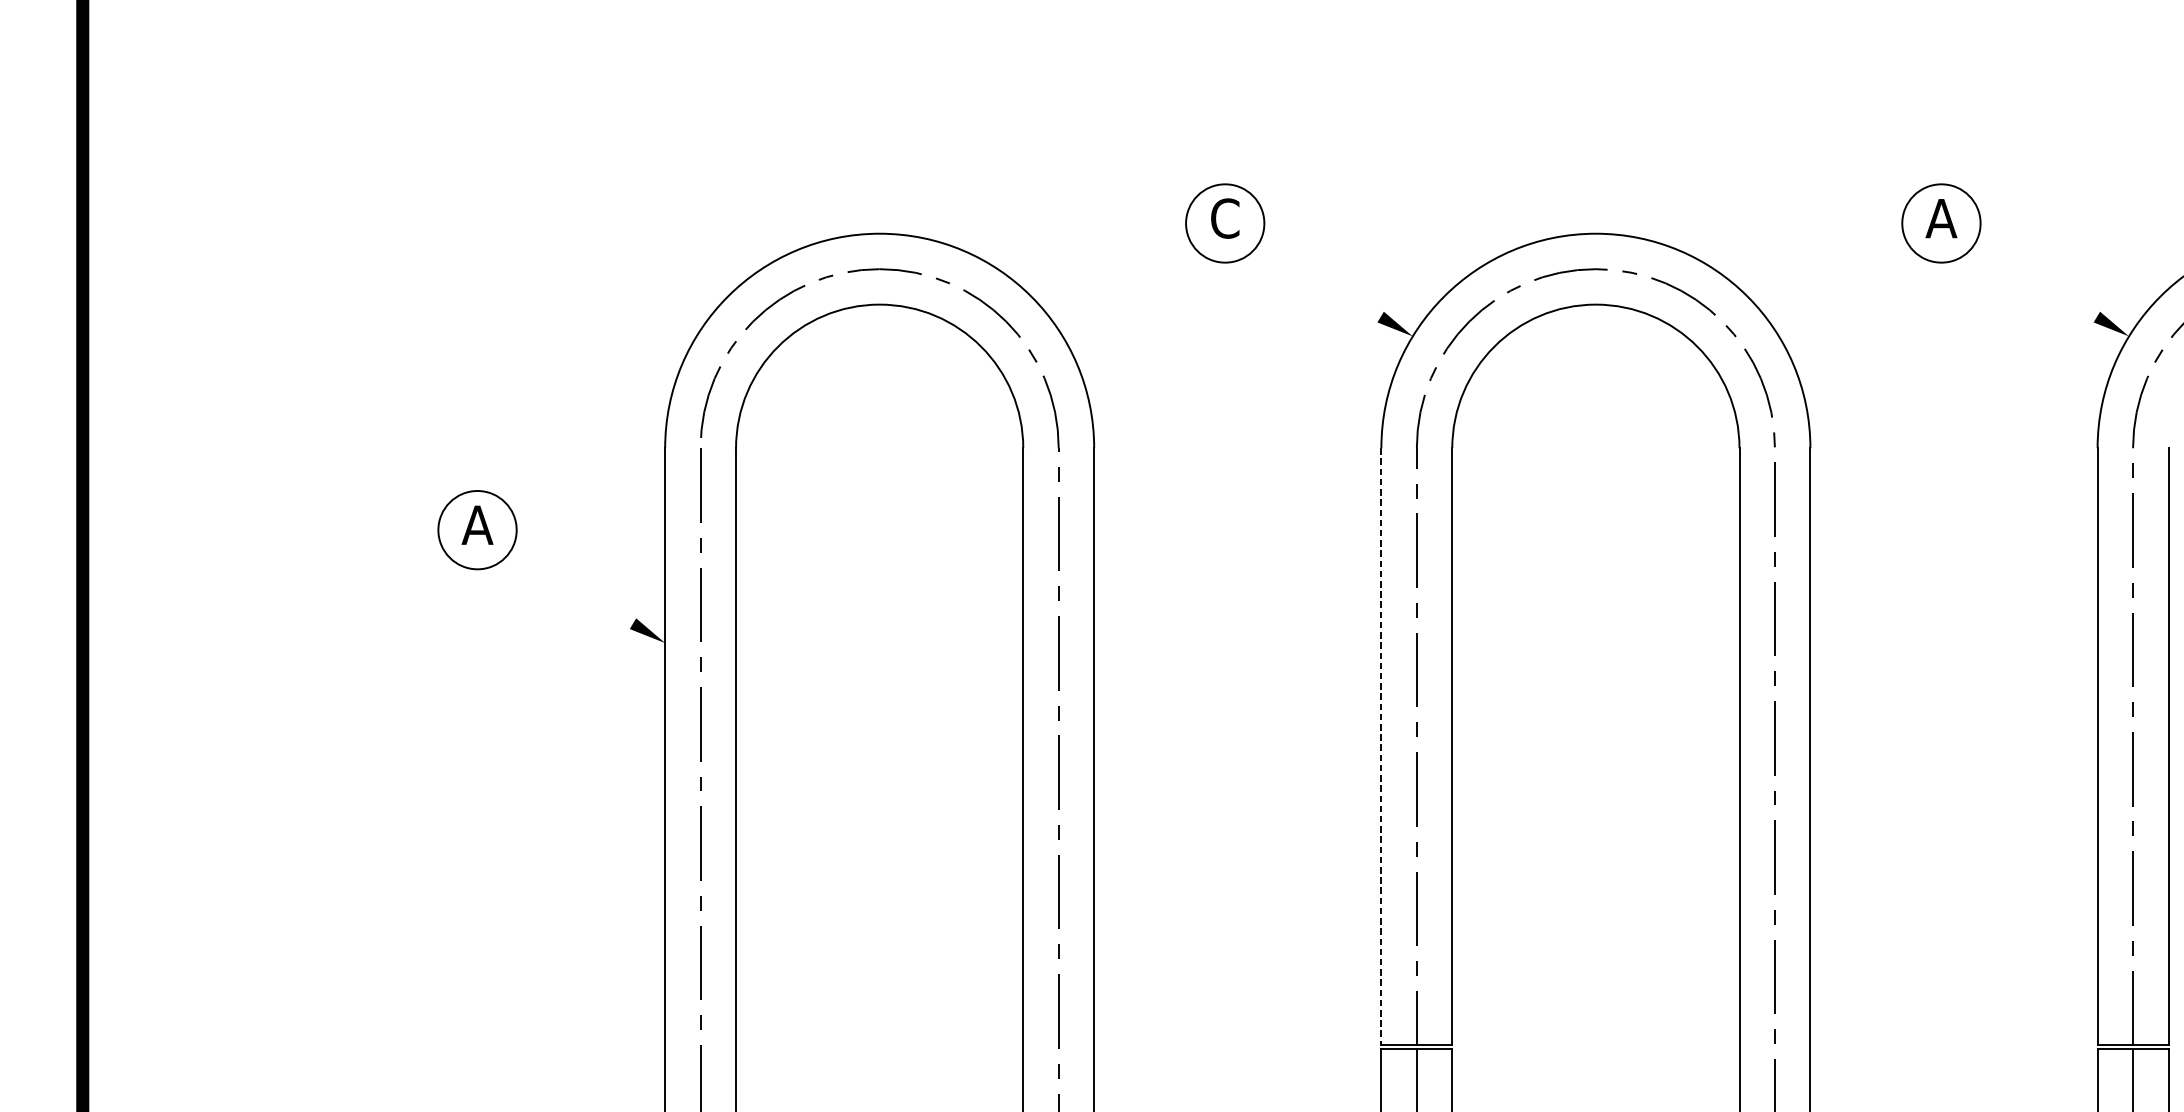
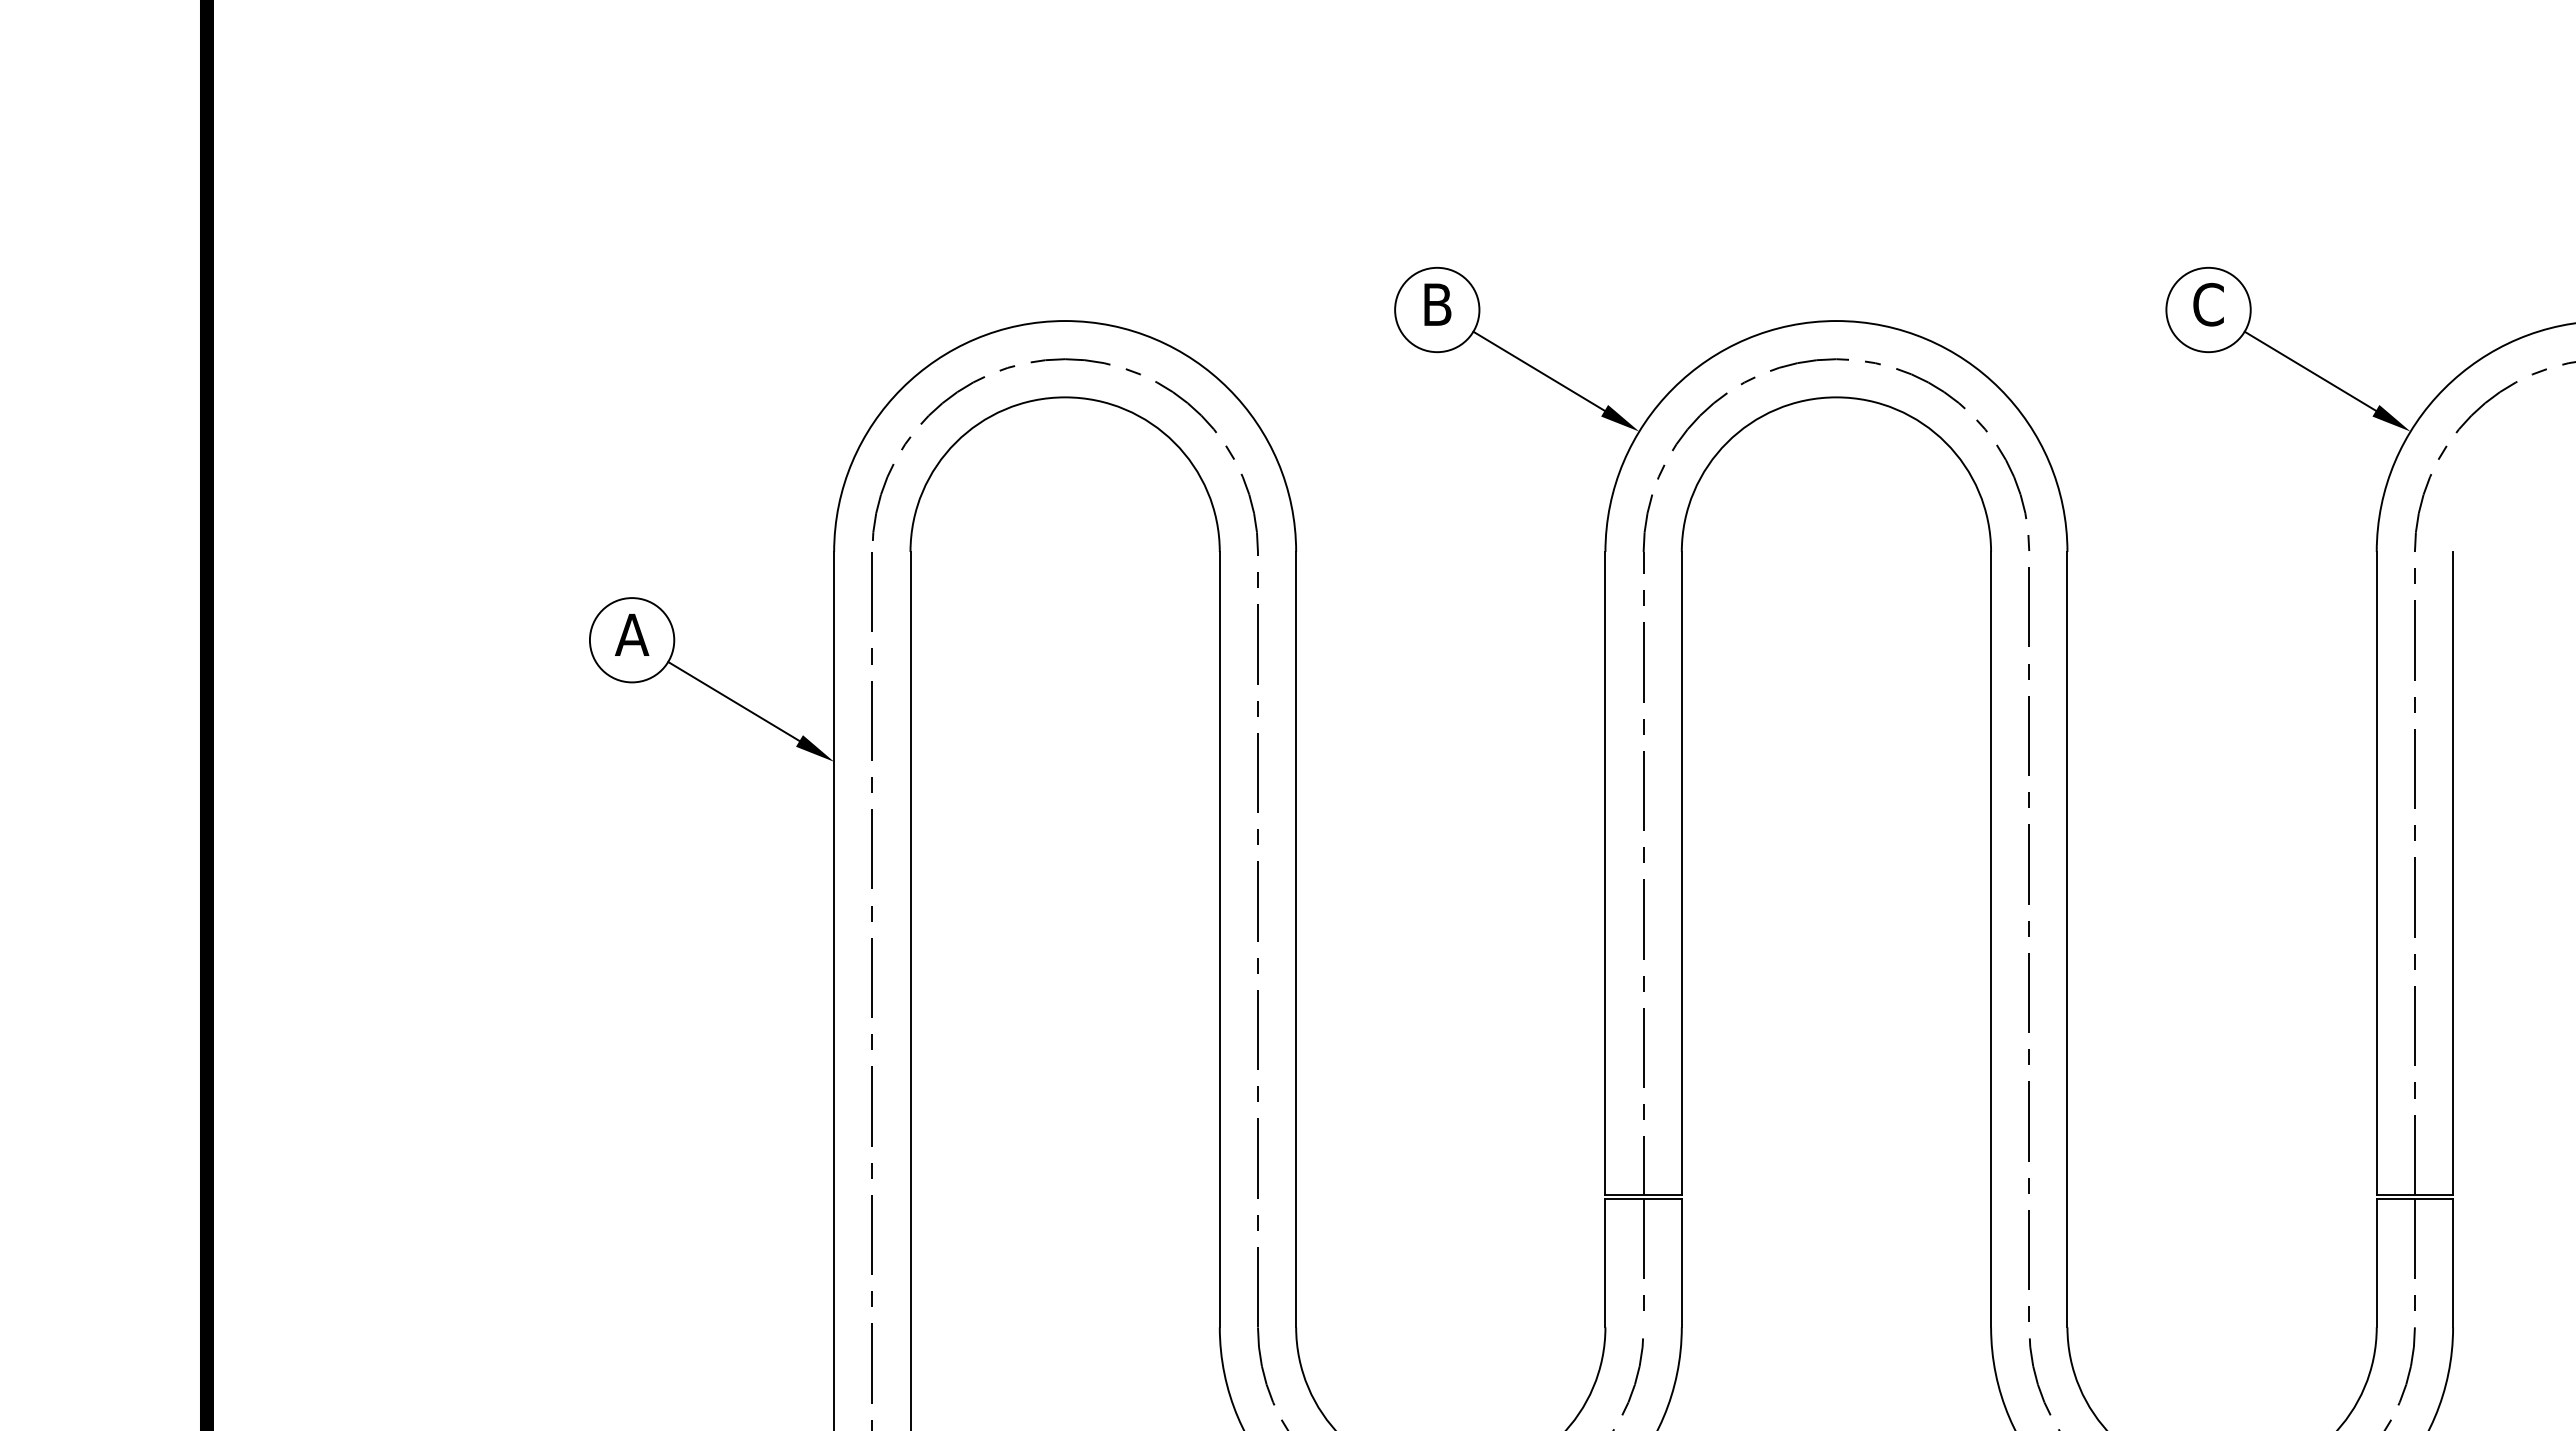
text: (1225, 218) -> (1437, 304), C -> B
text: (1941, 218) -> (2208, 304), A -> C
line: (1319, 279) -> (1538, 370), added
line: (2035, 279) -> (2309, 370), added
line: (571, 587) -> (733, 701), added
line: (1381, 746) -> (1605, 873), dashed -> solid

